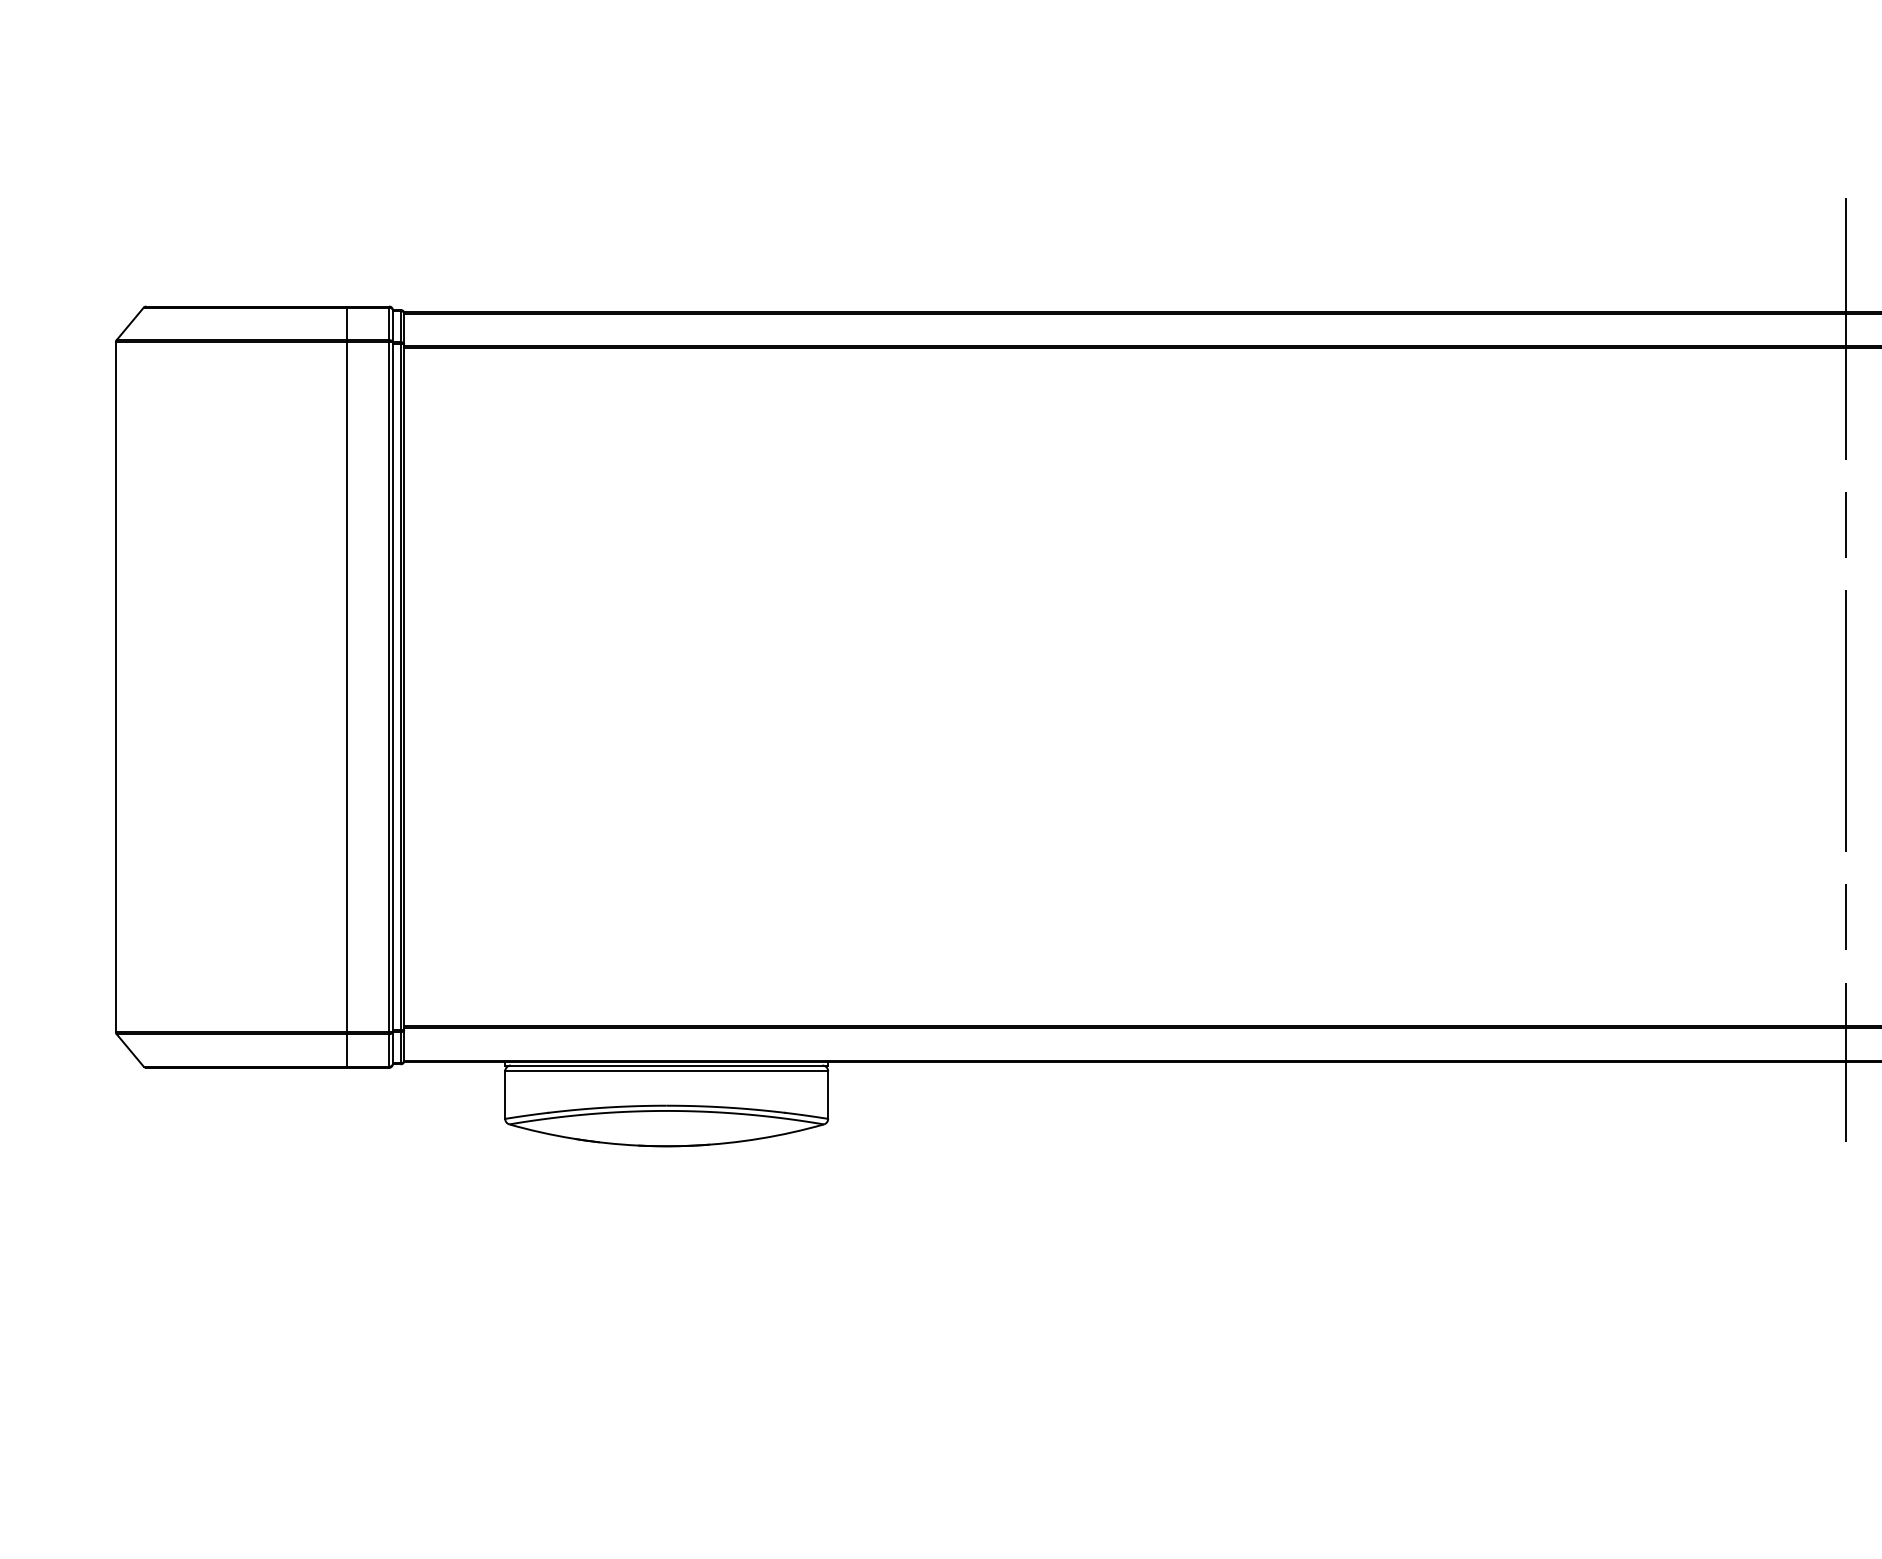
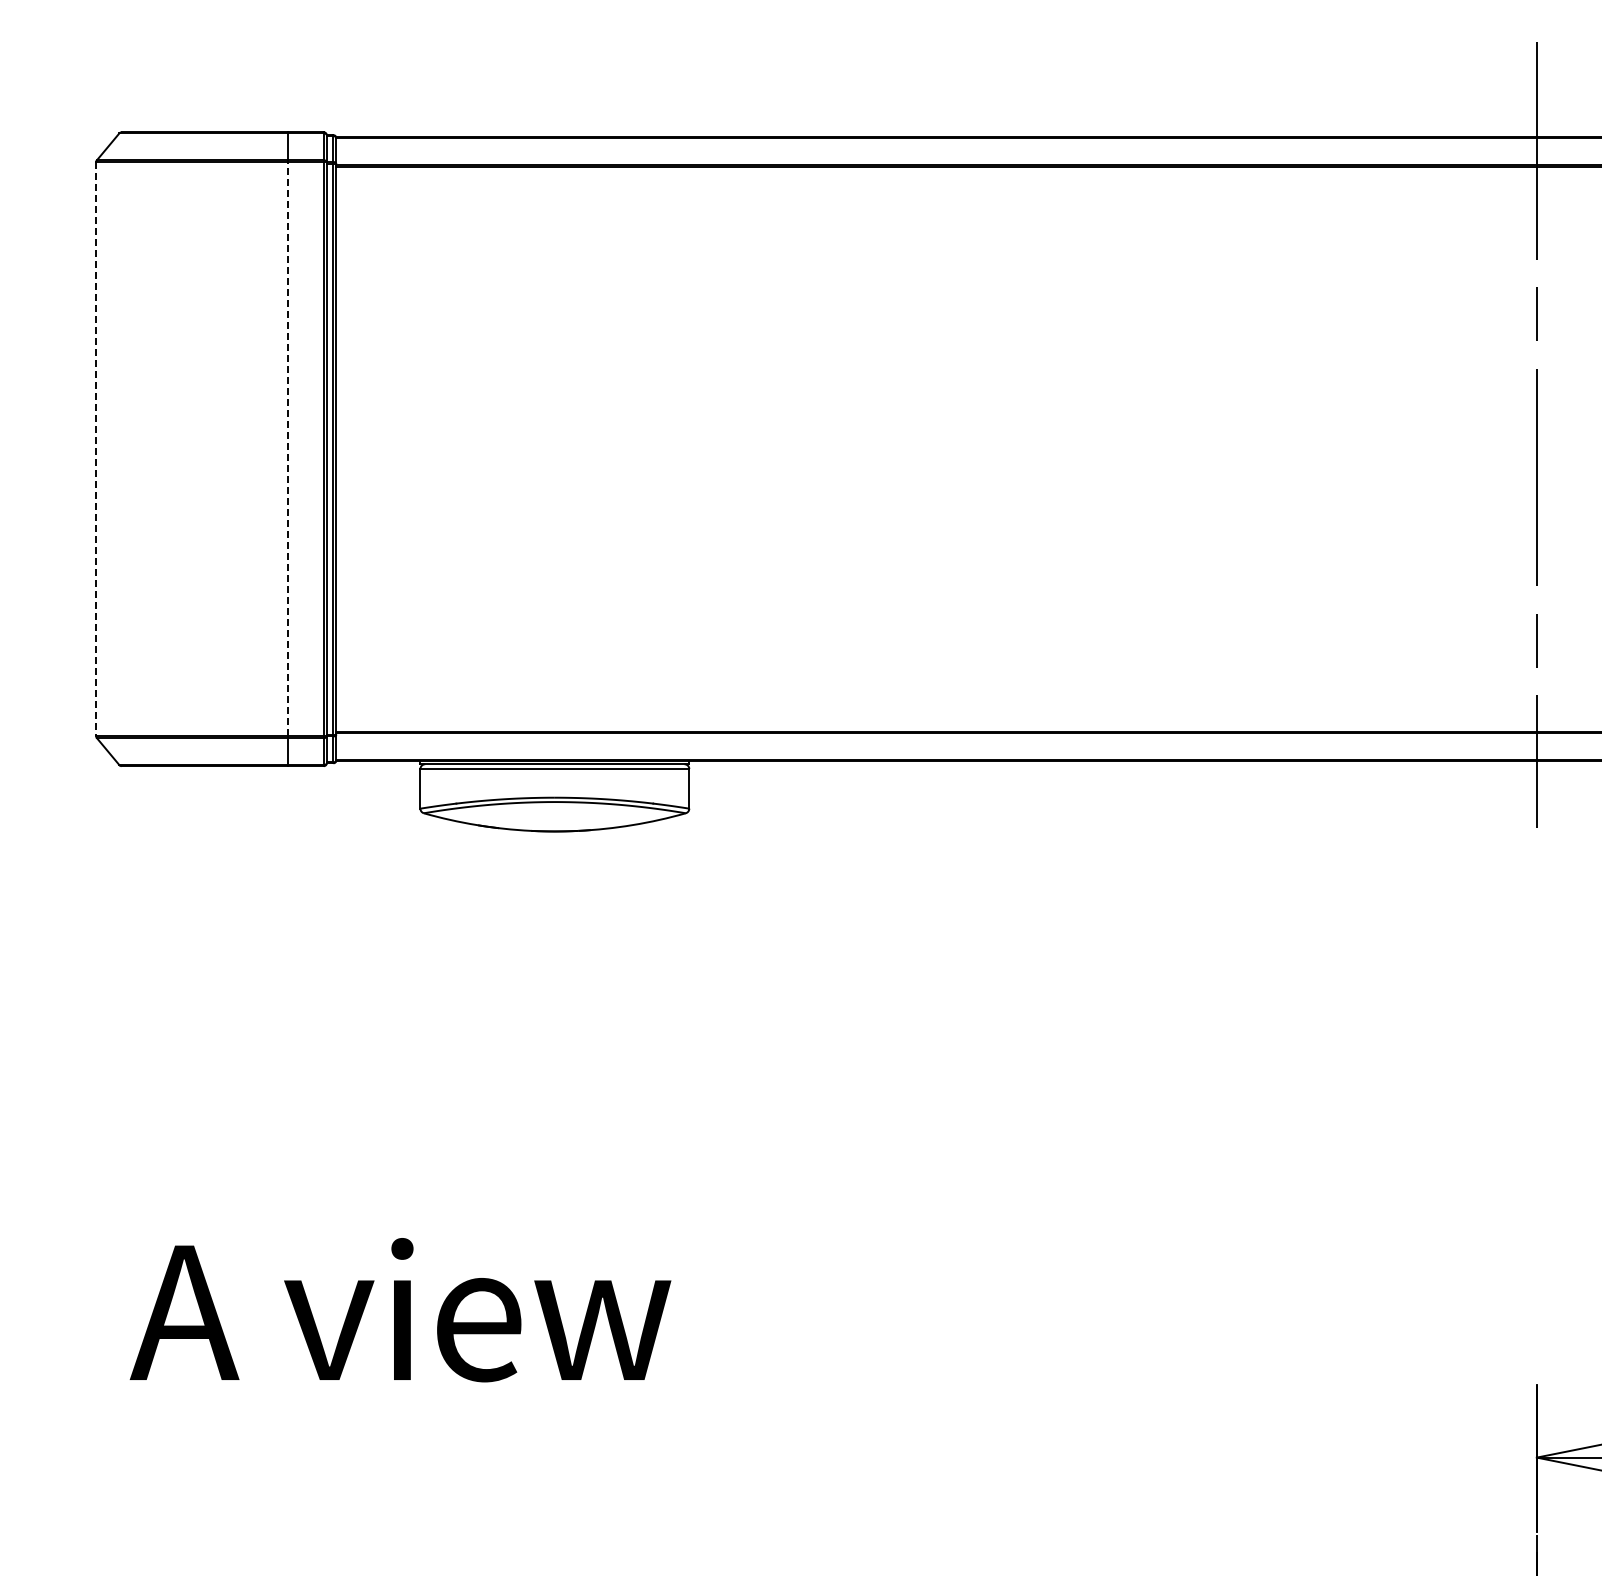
line: (346, 686) -> (288, 448), solid -> dashed
line: (116, 687) -> (96, 449), solid -> dashed

